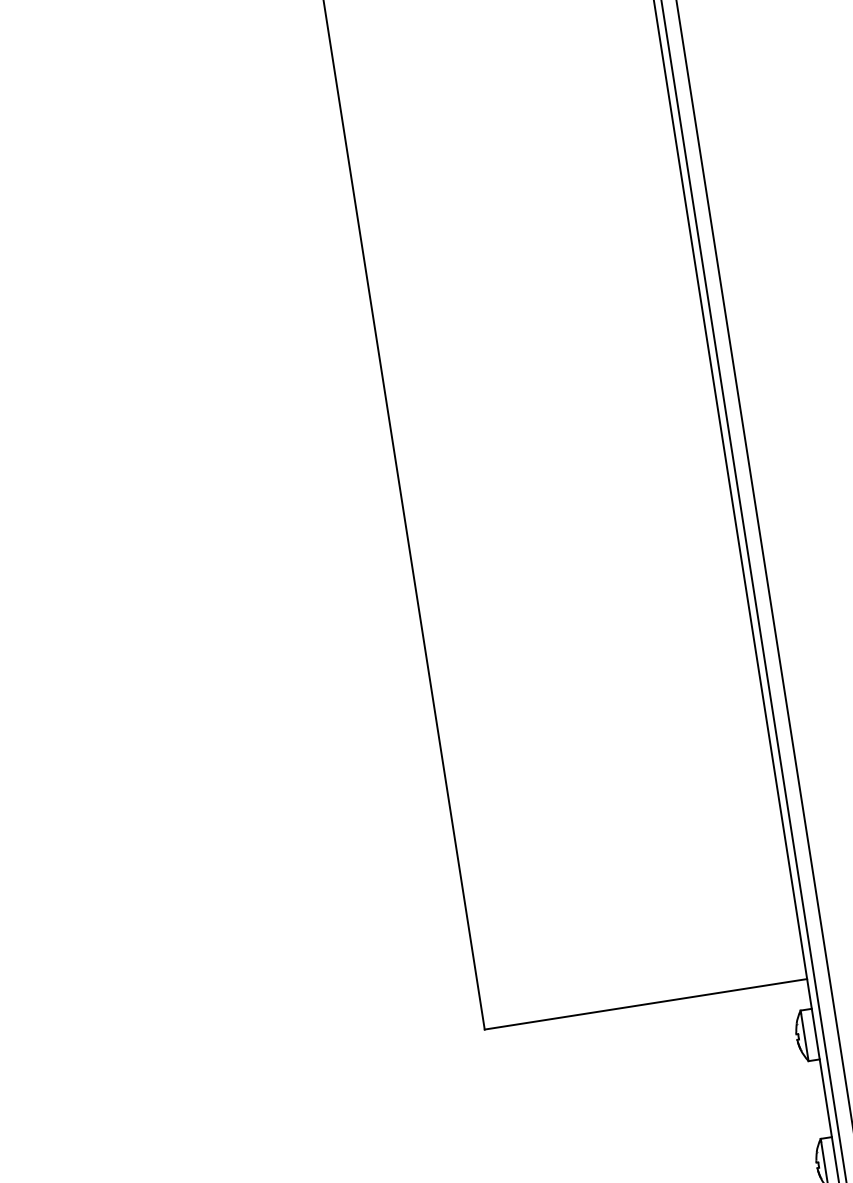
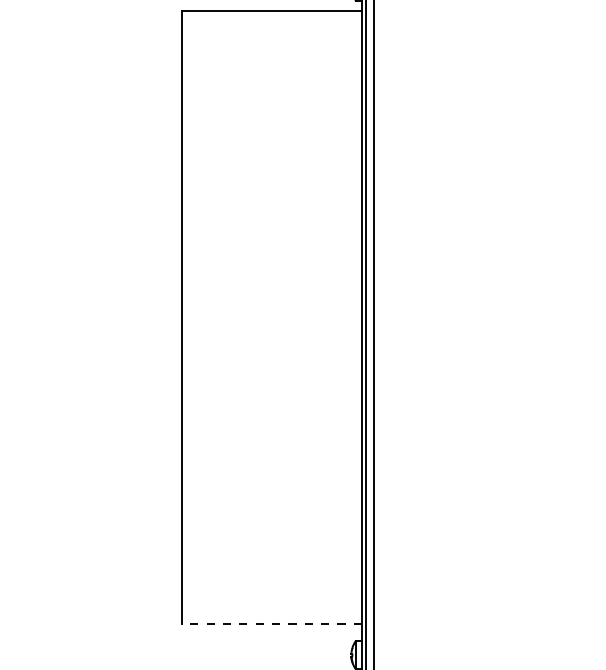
line: (646, 1004) -> (272, 624), solid -> dashed

